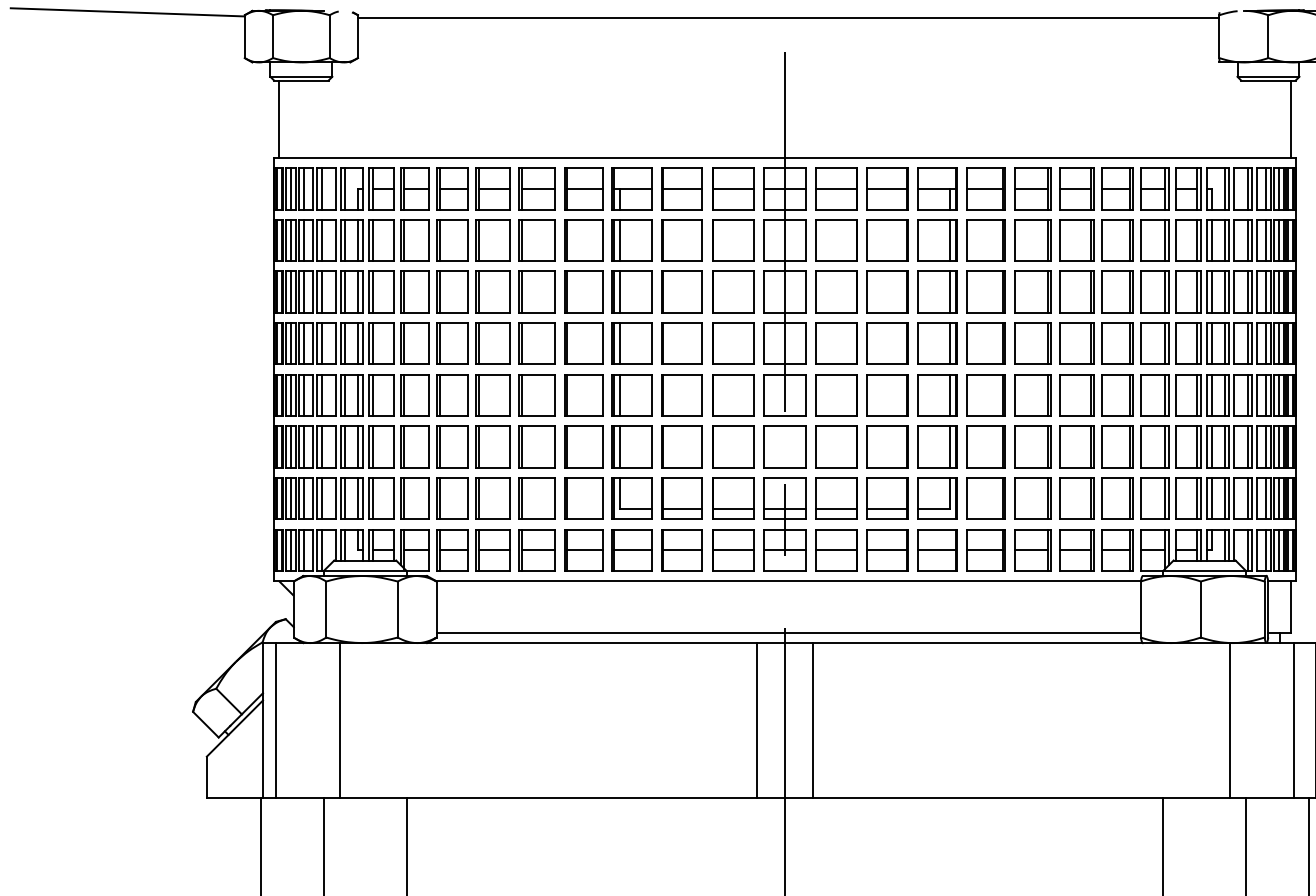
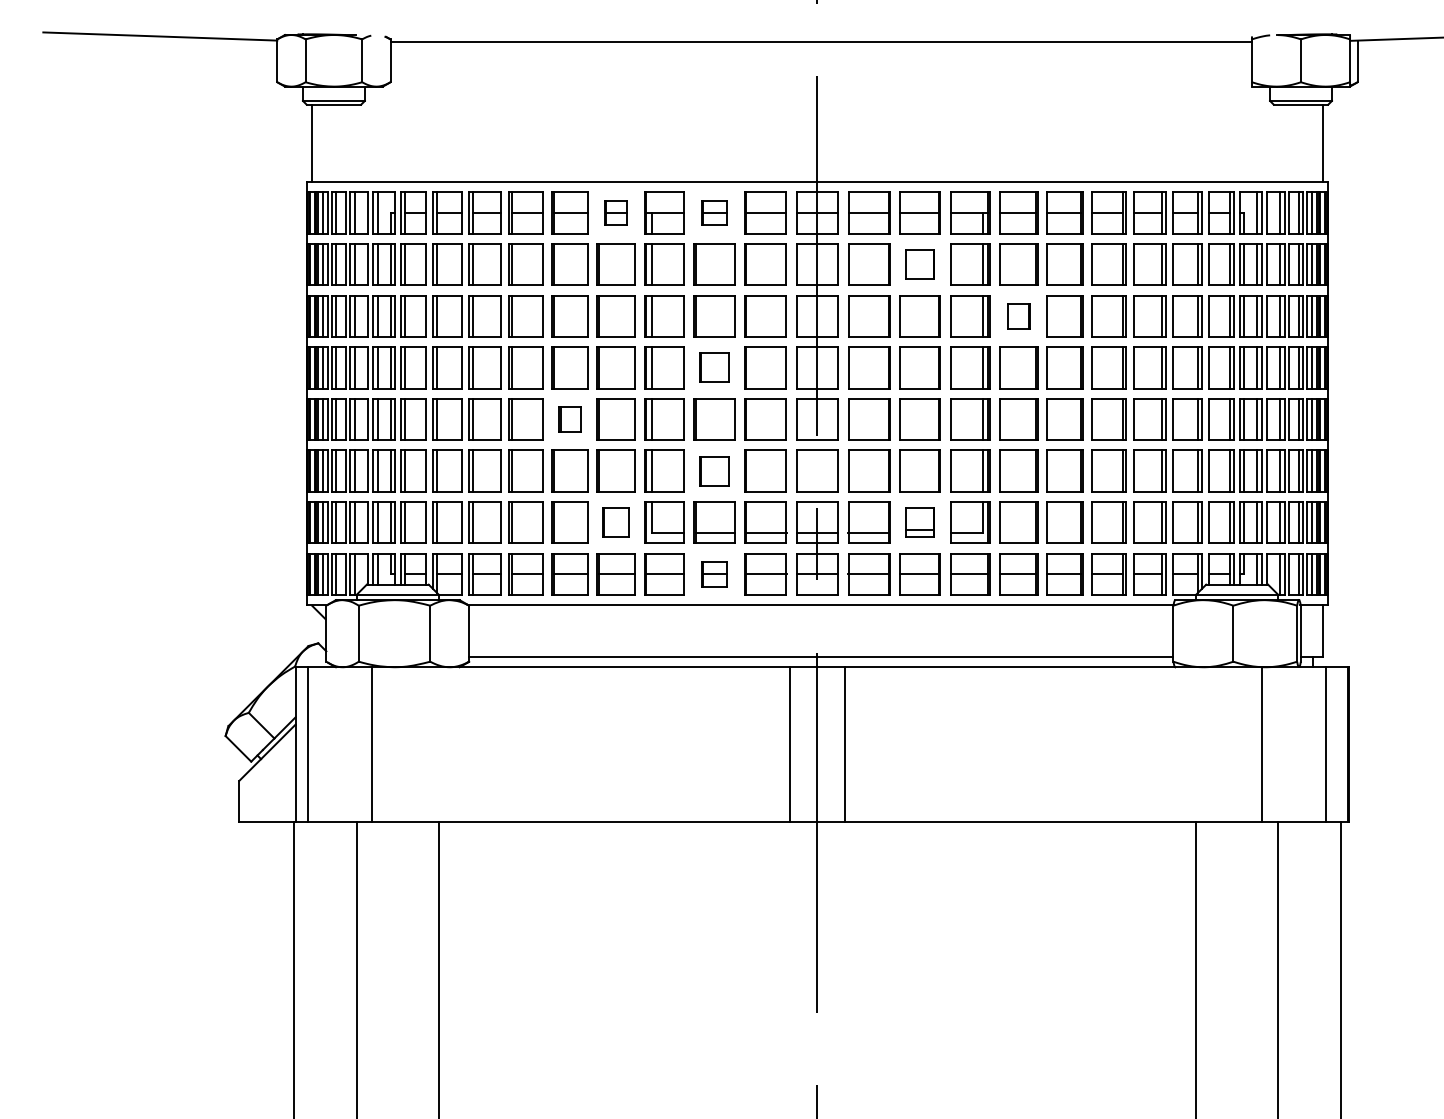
part: (582, 188) -> (615, 212), size x0.6
part: (681, 188) -> (714, 212), size x0.6
part: (886, 240) -> (919, 264), size x0.7
part: (985, 292) -> (1018, 316), size x0.6
part: (681, 343) -> (714, 367), size x0.7
part: (536, 395) -> (569, 419), size x0.6
part: (681, 446) -> (714, 470), size x0.7
part: (582, 498) -> (615, 522), size x0.7
part: (886, 498) -> (919, 522), size x0.7
part: (681, 550) -> (714, 574), size x0.6

